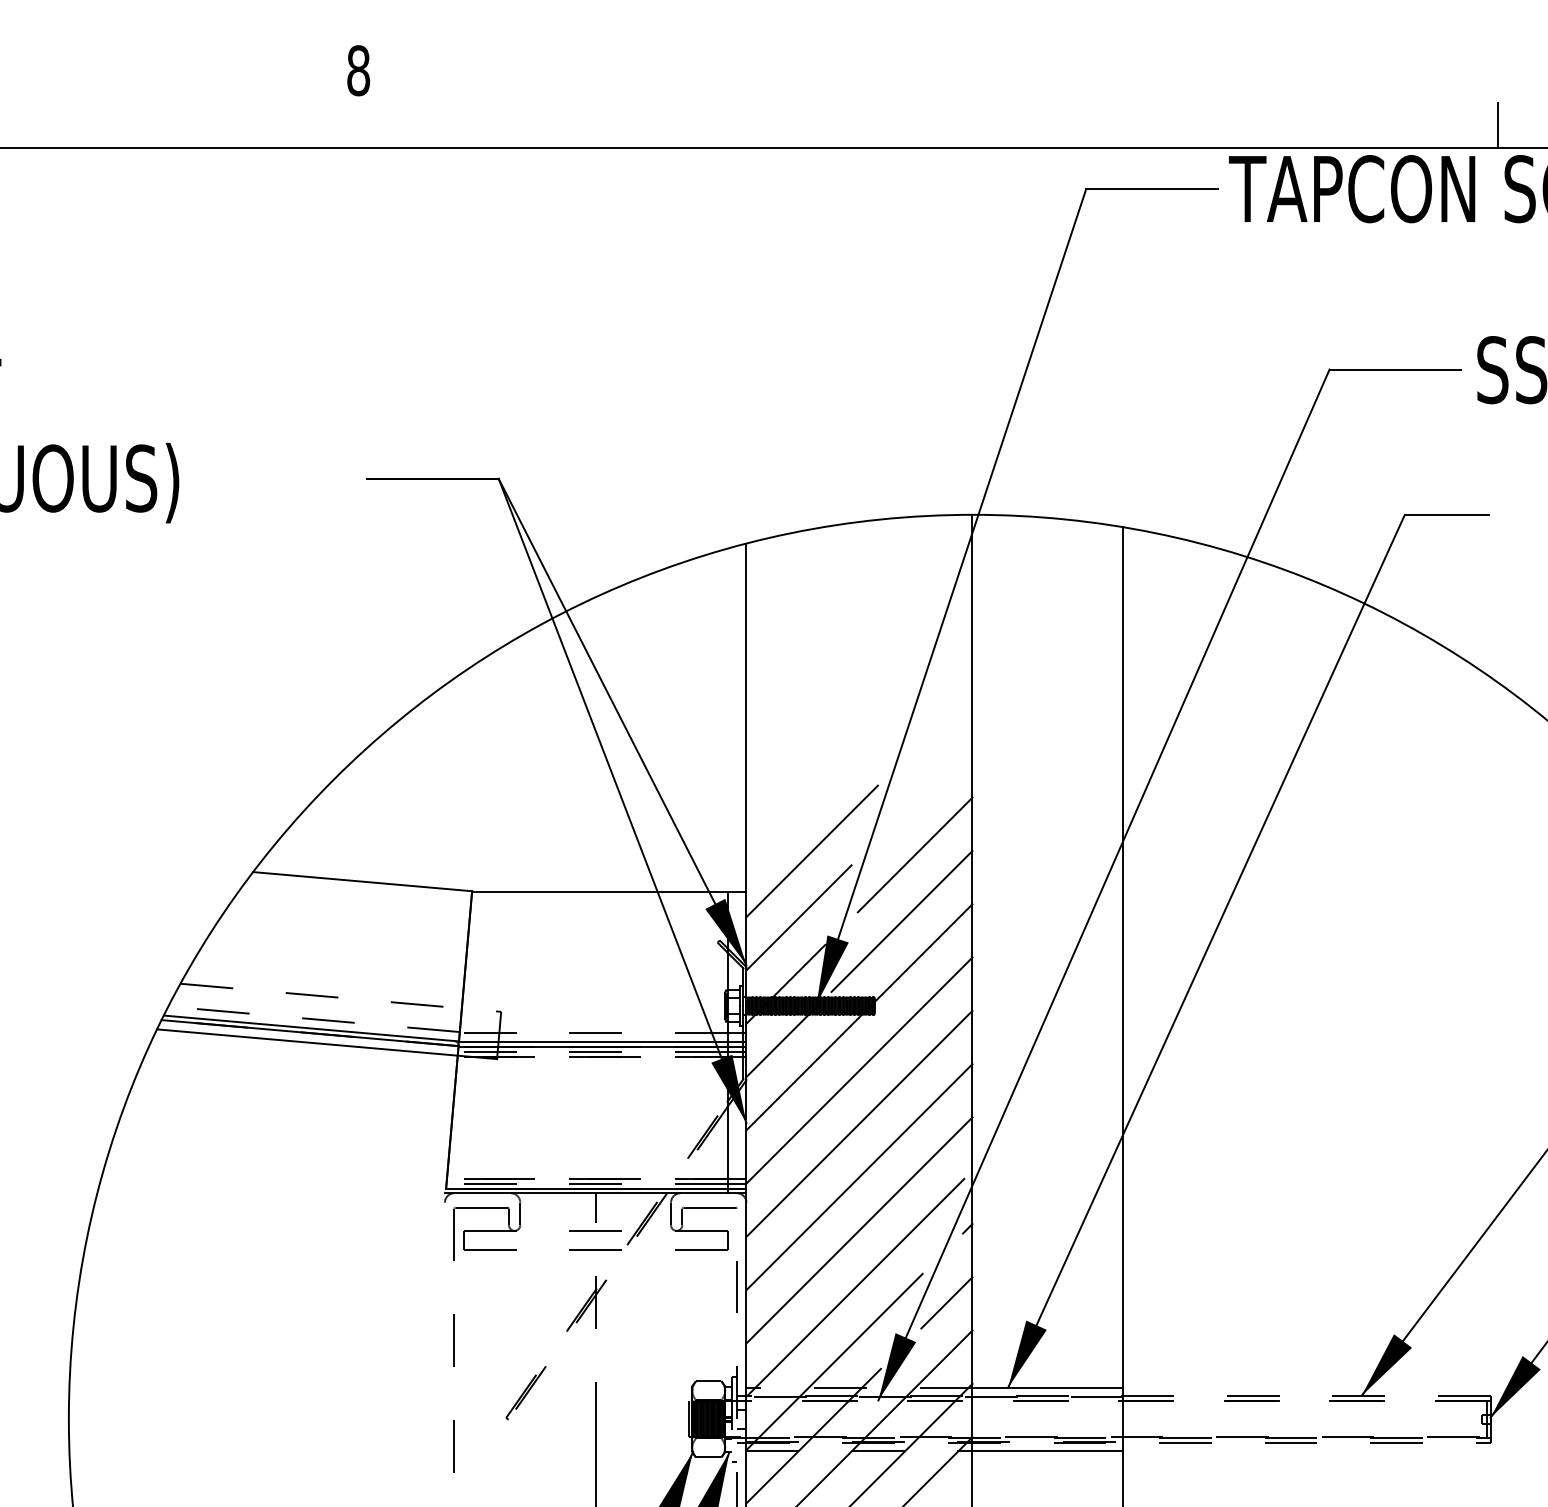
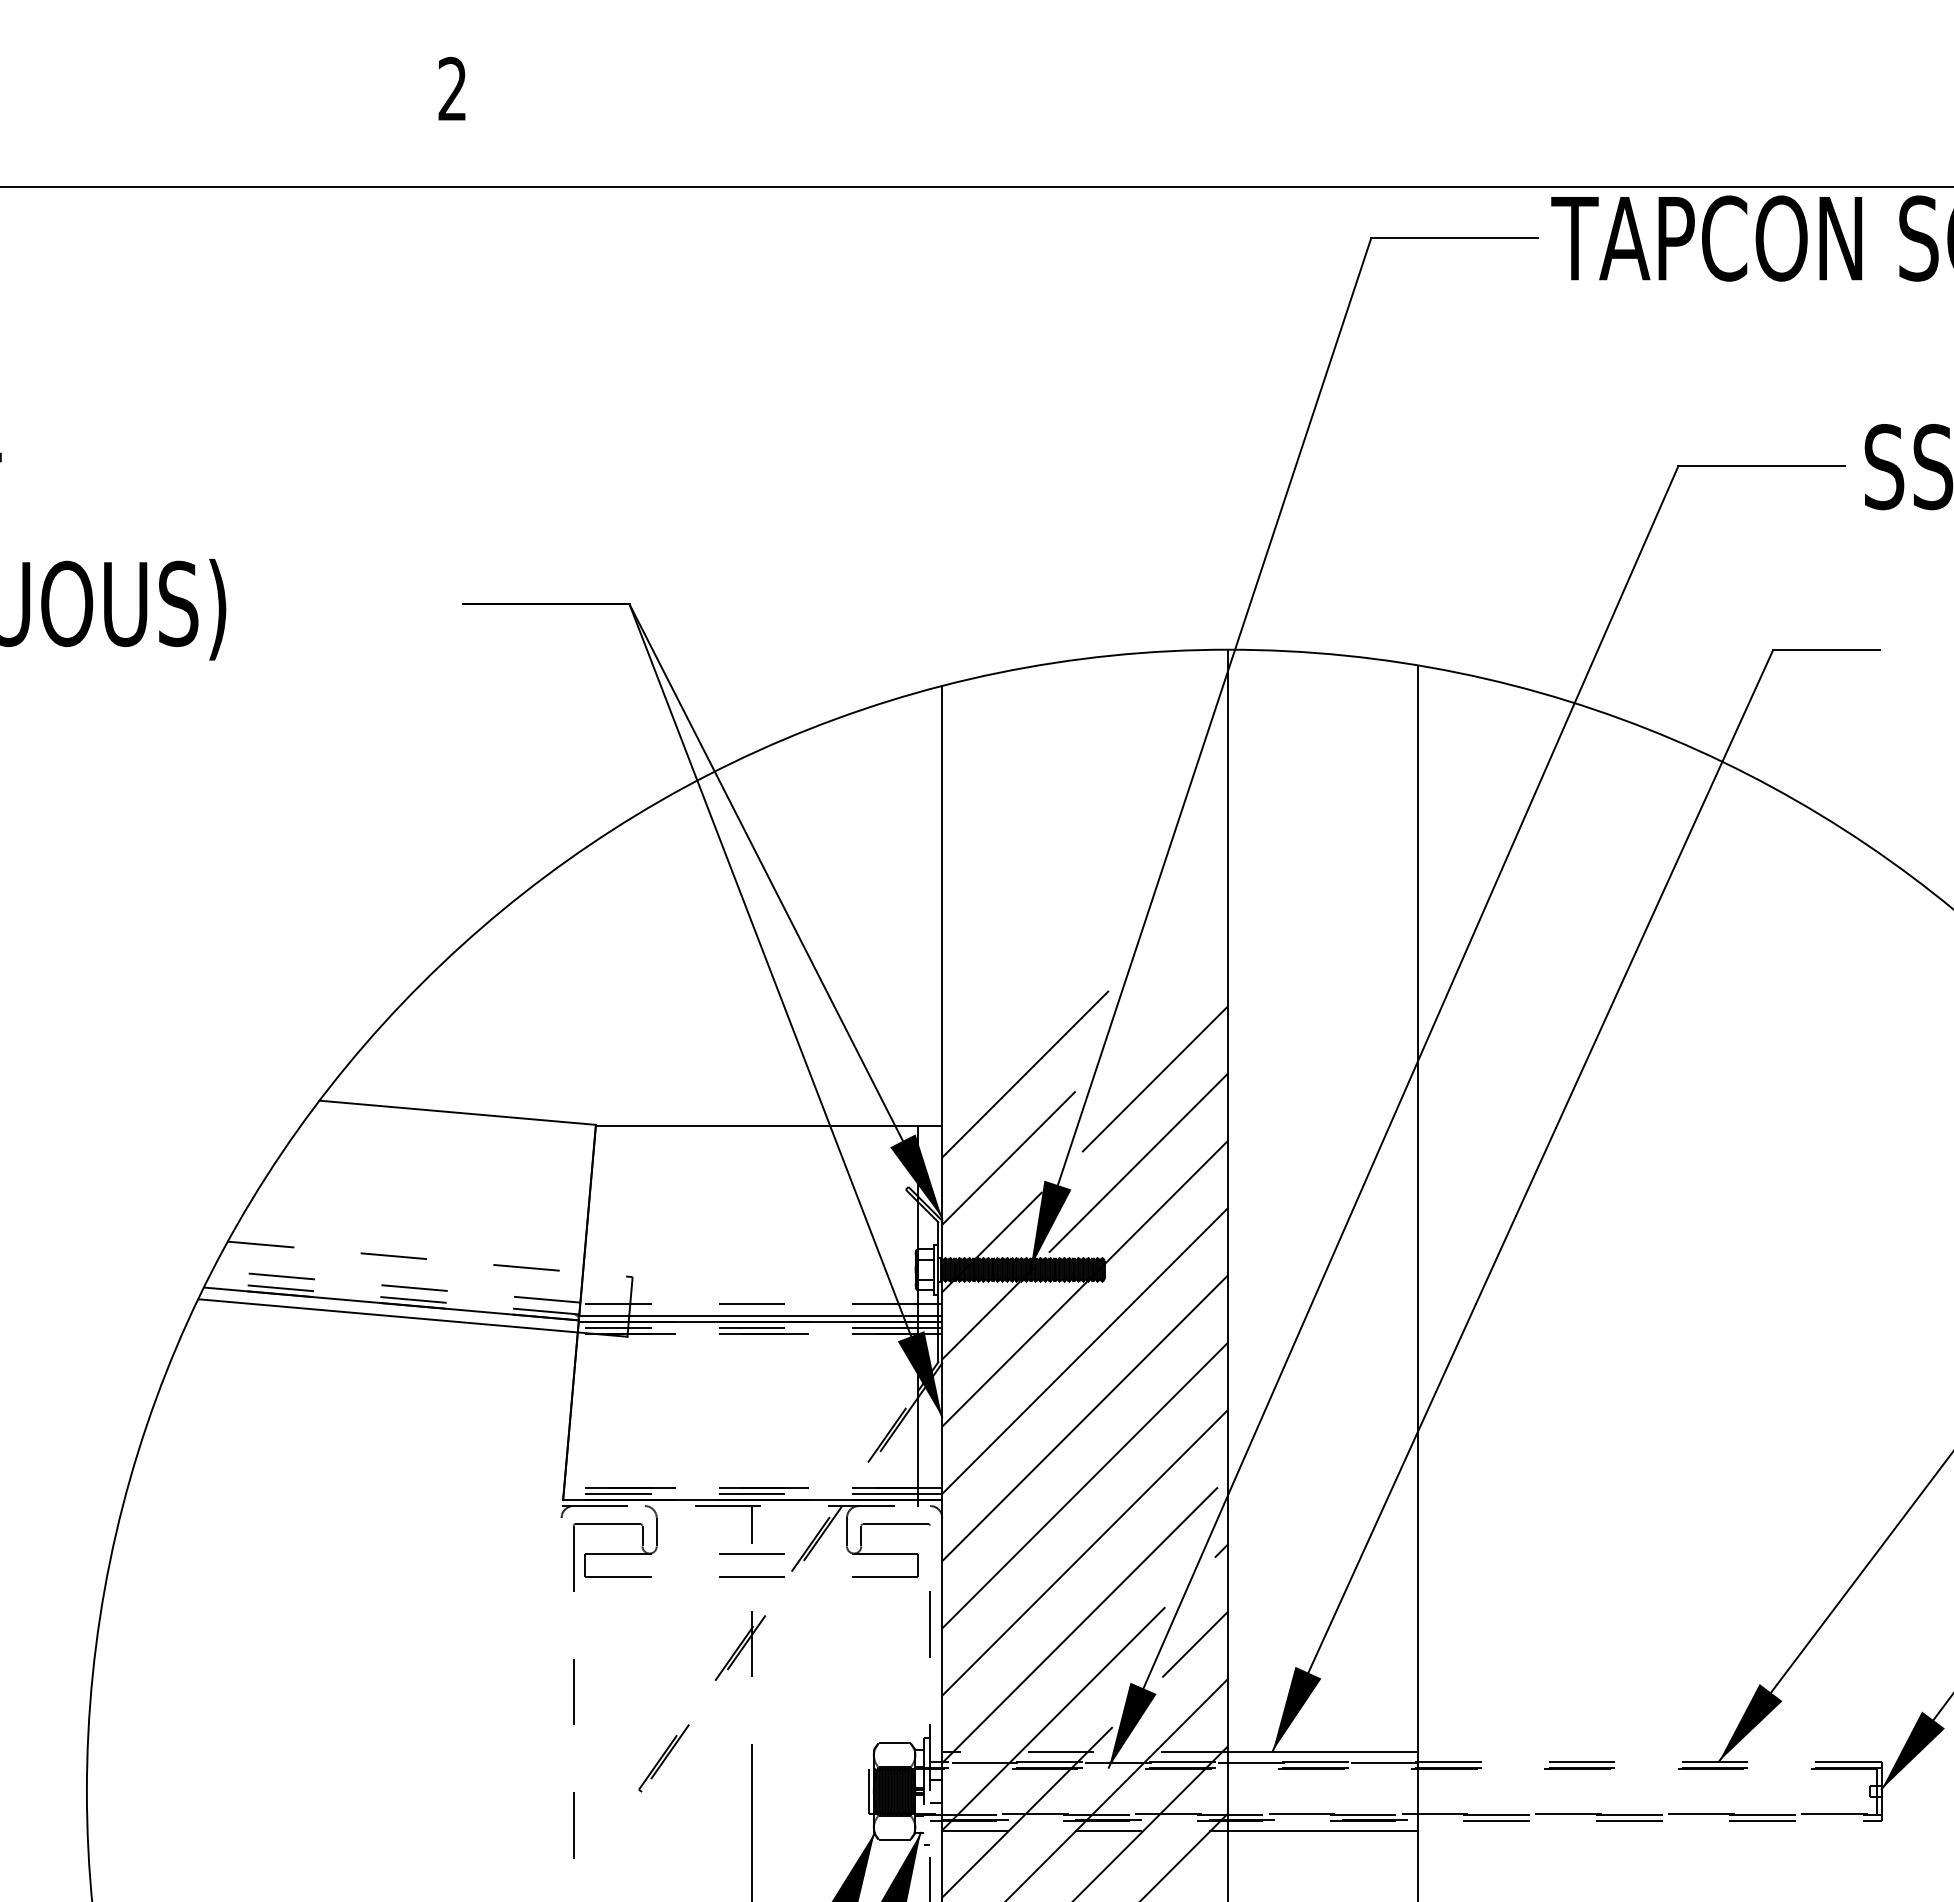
text: (358, 70) -> (452, 88), 8 -> 2
line: (1498, 125) -> (1891, 158), removed
line: (311, 1028) -> (393, 1298), solid -> dashed
line: (596, 1193) -> (752, 1506), solid -> dashed

